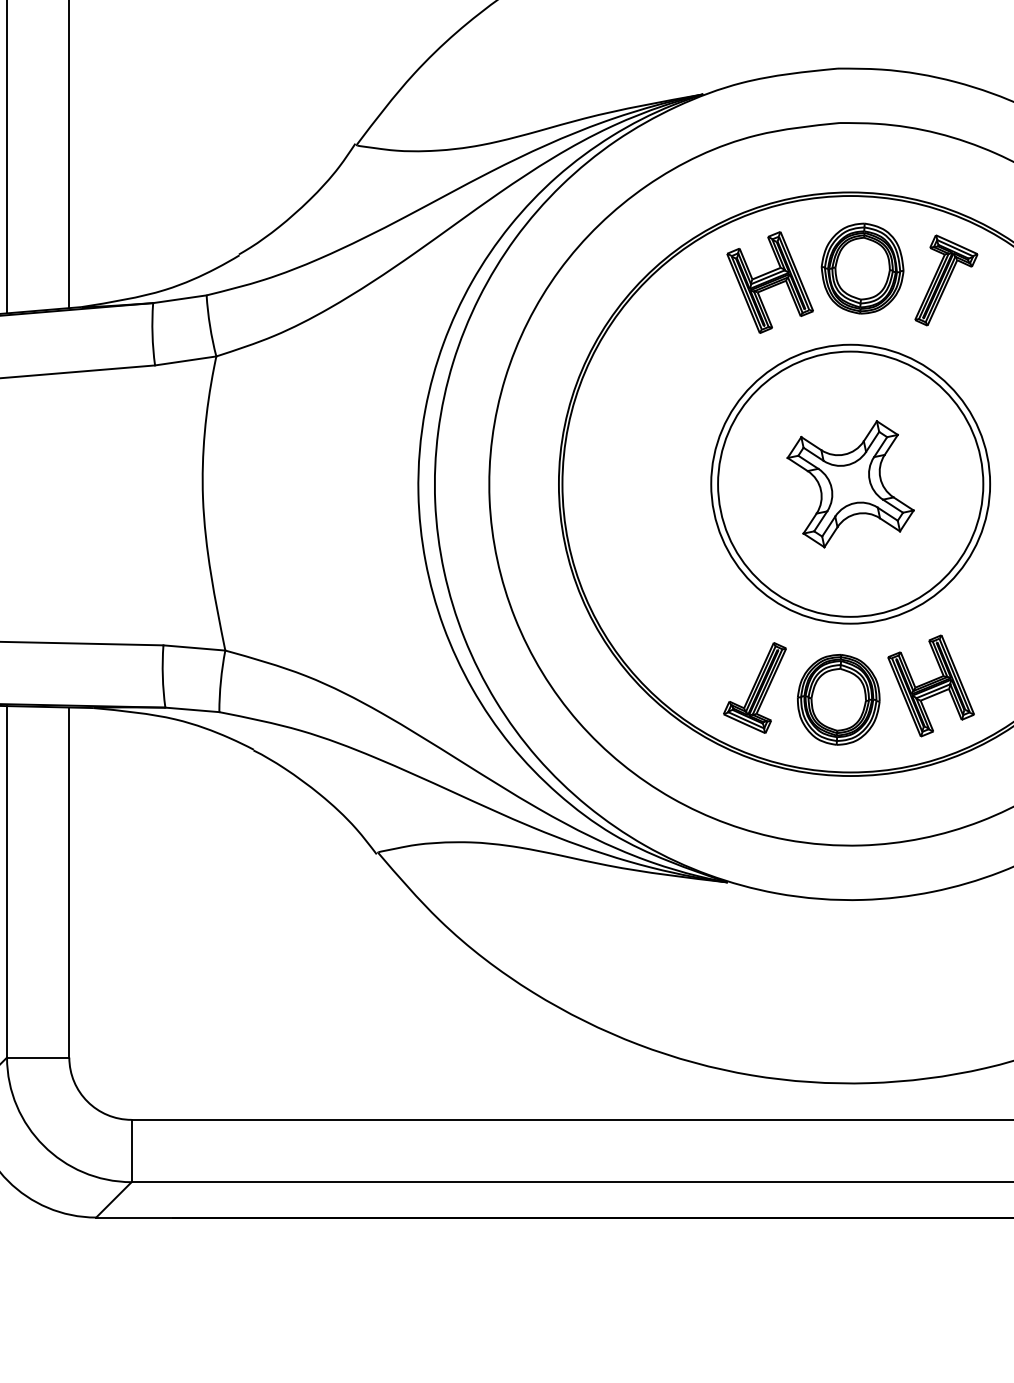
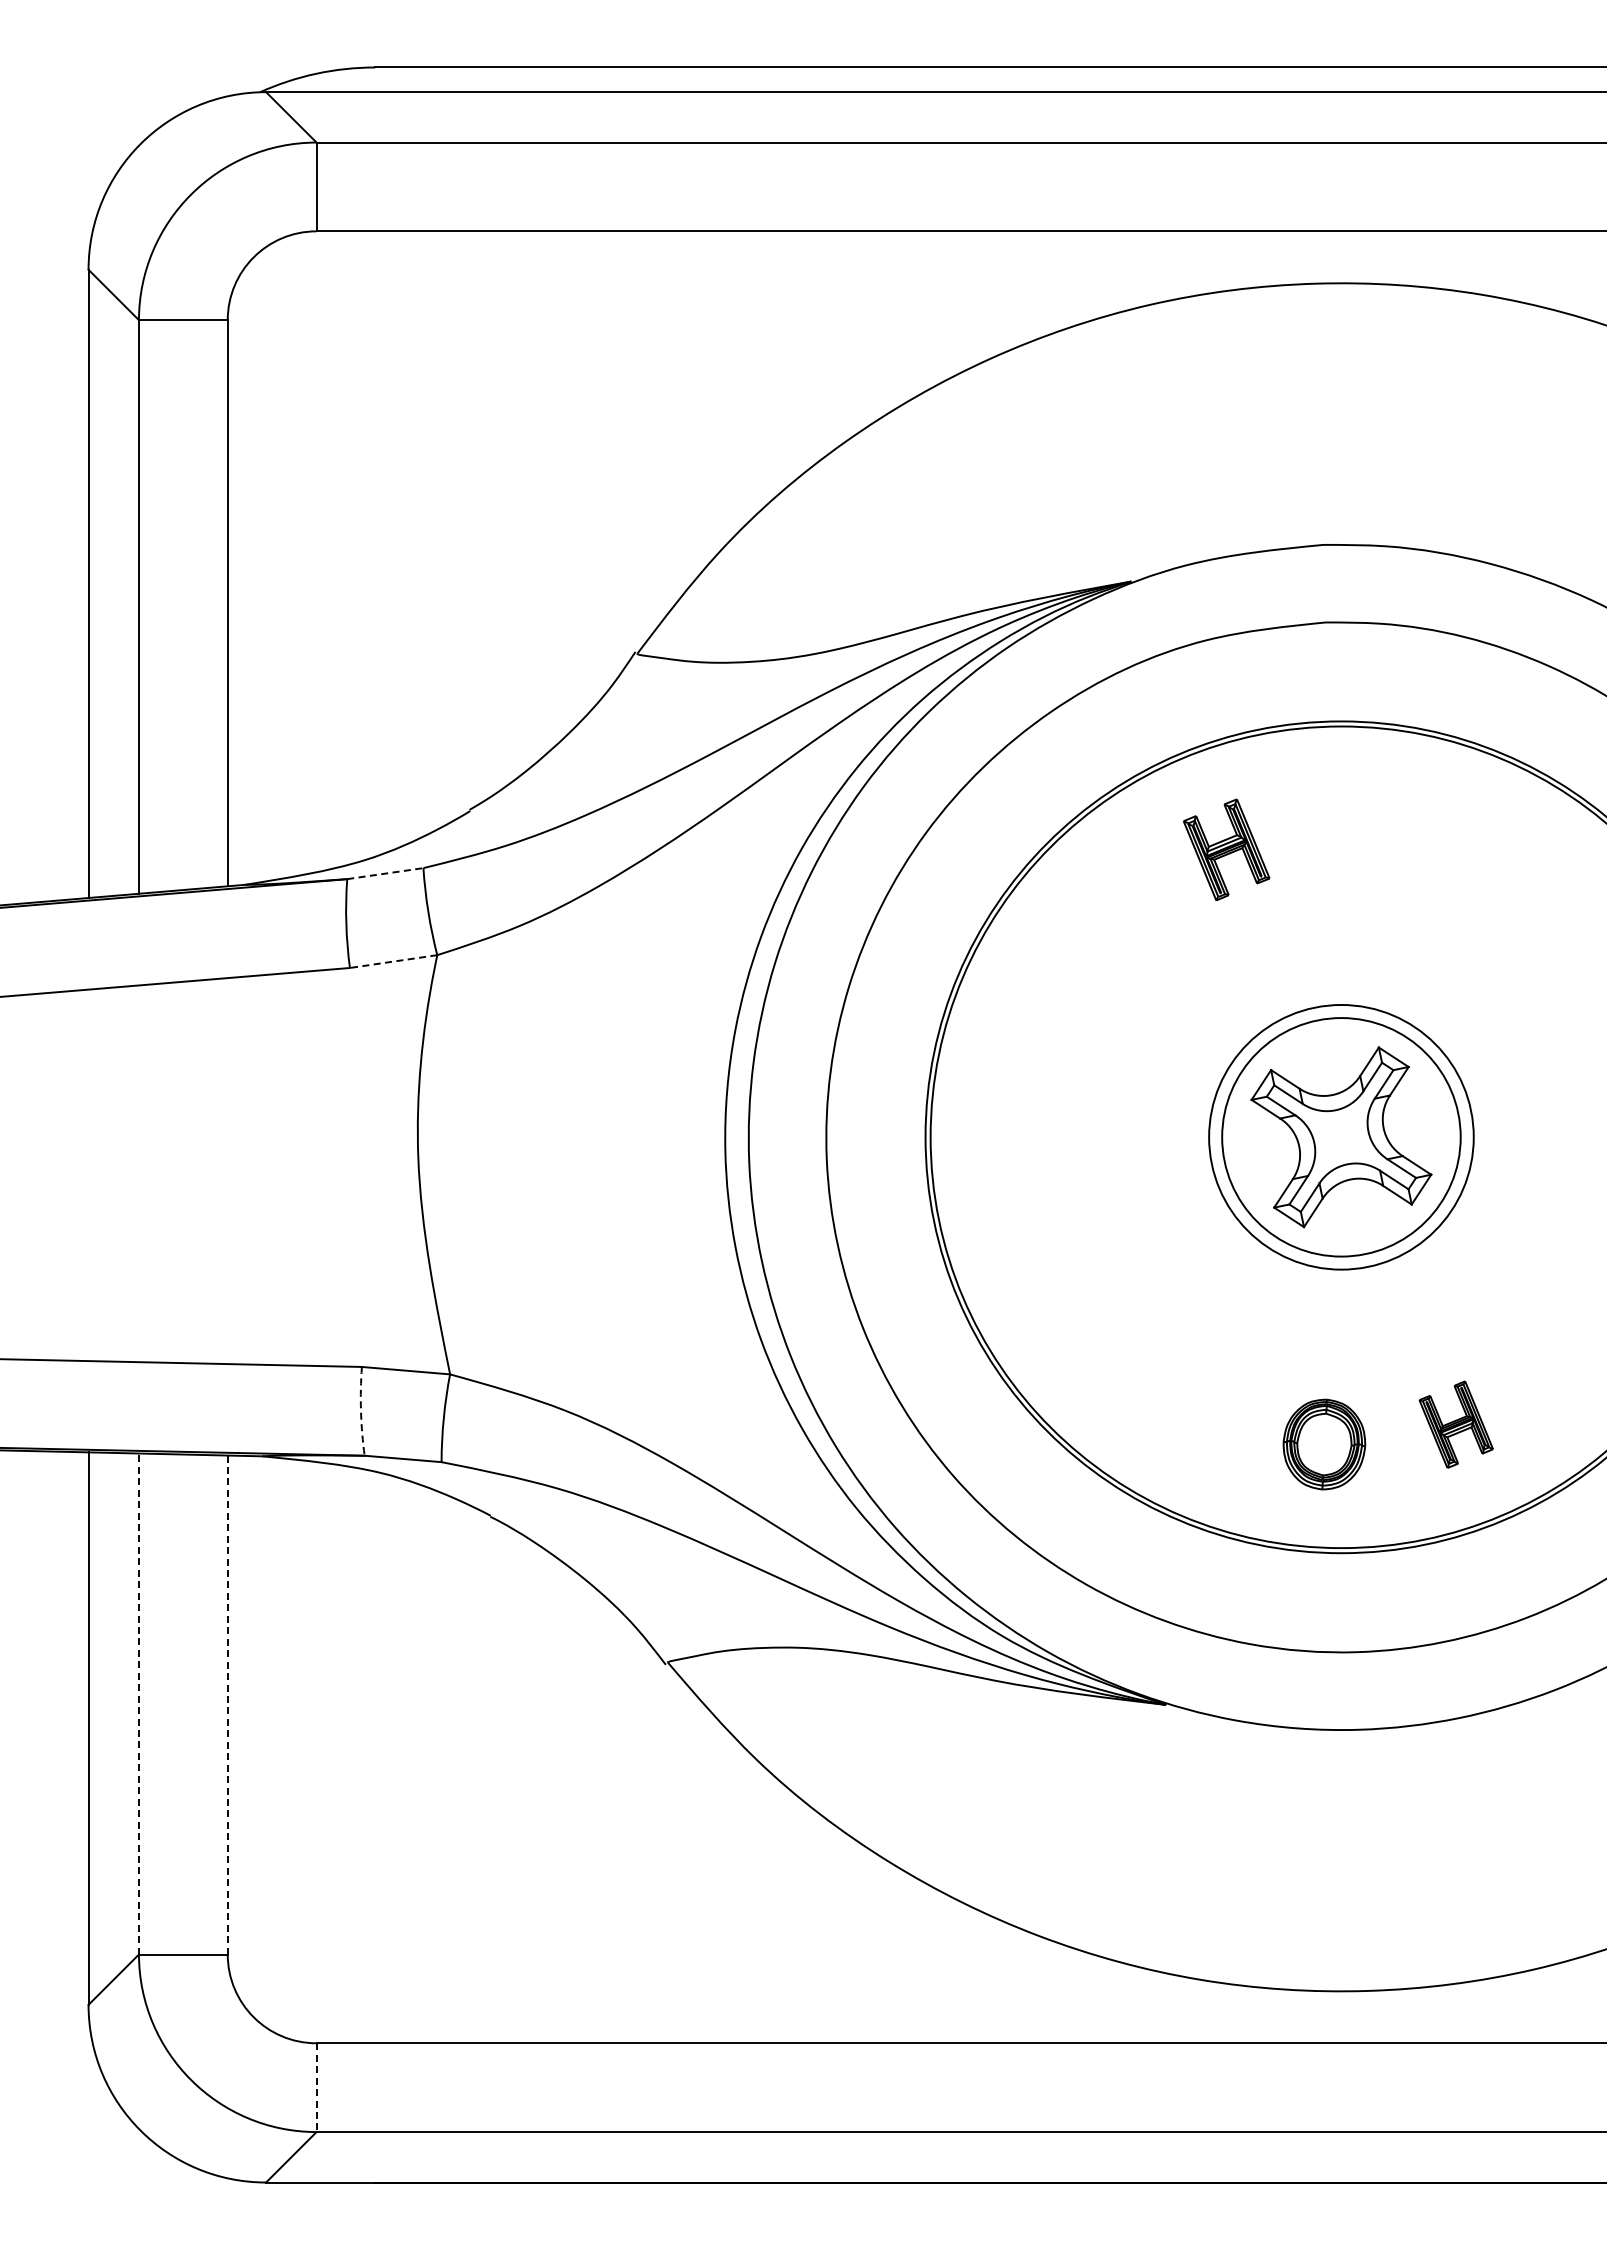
part: (862, 268) -> (1358, 830), removed
part: (946, 280) -> (1477, 846), removed
part: (770, 282) -> (1226, 849), size x0.7
line: (180, 299) -> (385, 873), solid -> dashed
line: (185, 360) -> (393, 961), solid -> dashed
circle: (850, 484) -> (1341, 1137), size x0.6
circle: (850, 484) -> (1341, 1137), size x0.7
arc: (163, 676) -> (361, 1411), solid -> dashed
part: (931, 685) -> (1456, 1424), size x0.6
part: (754, 687) -> (1204, 1427), removed
part: (838, 699) -> (1324, 1444), size x0.7
line: (6, 882) -> (138, 1704), solid -> dashed
line: (69, 882) -> (227, 1705), solid -> dashed
line: (131, 1151) -> (316, 2088), solid -> dashed

